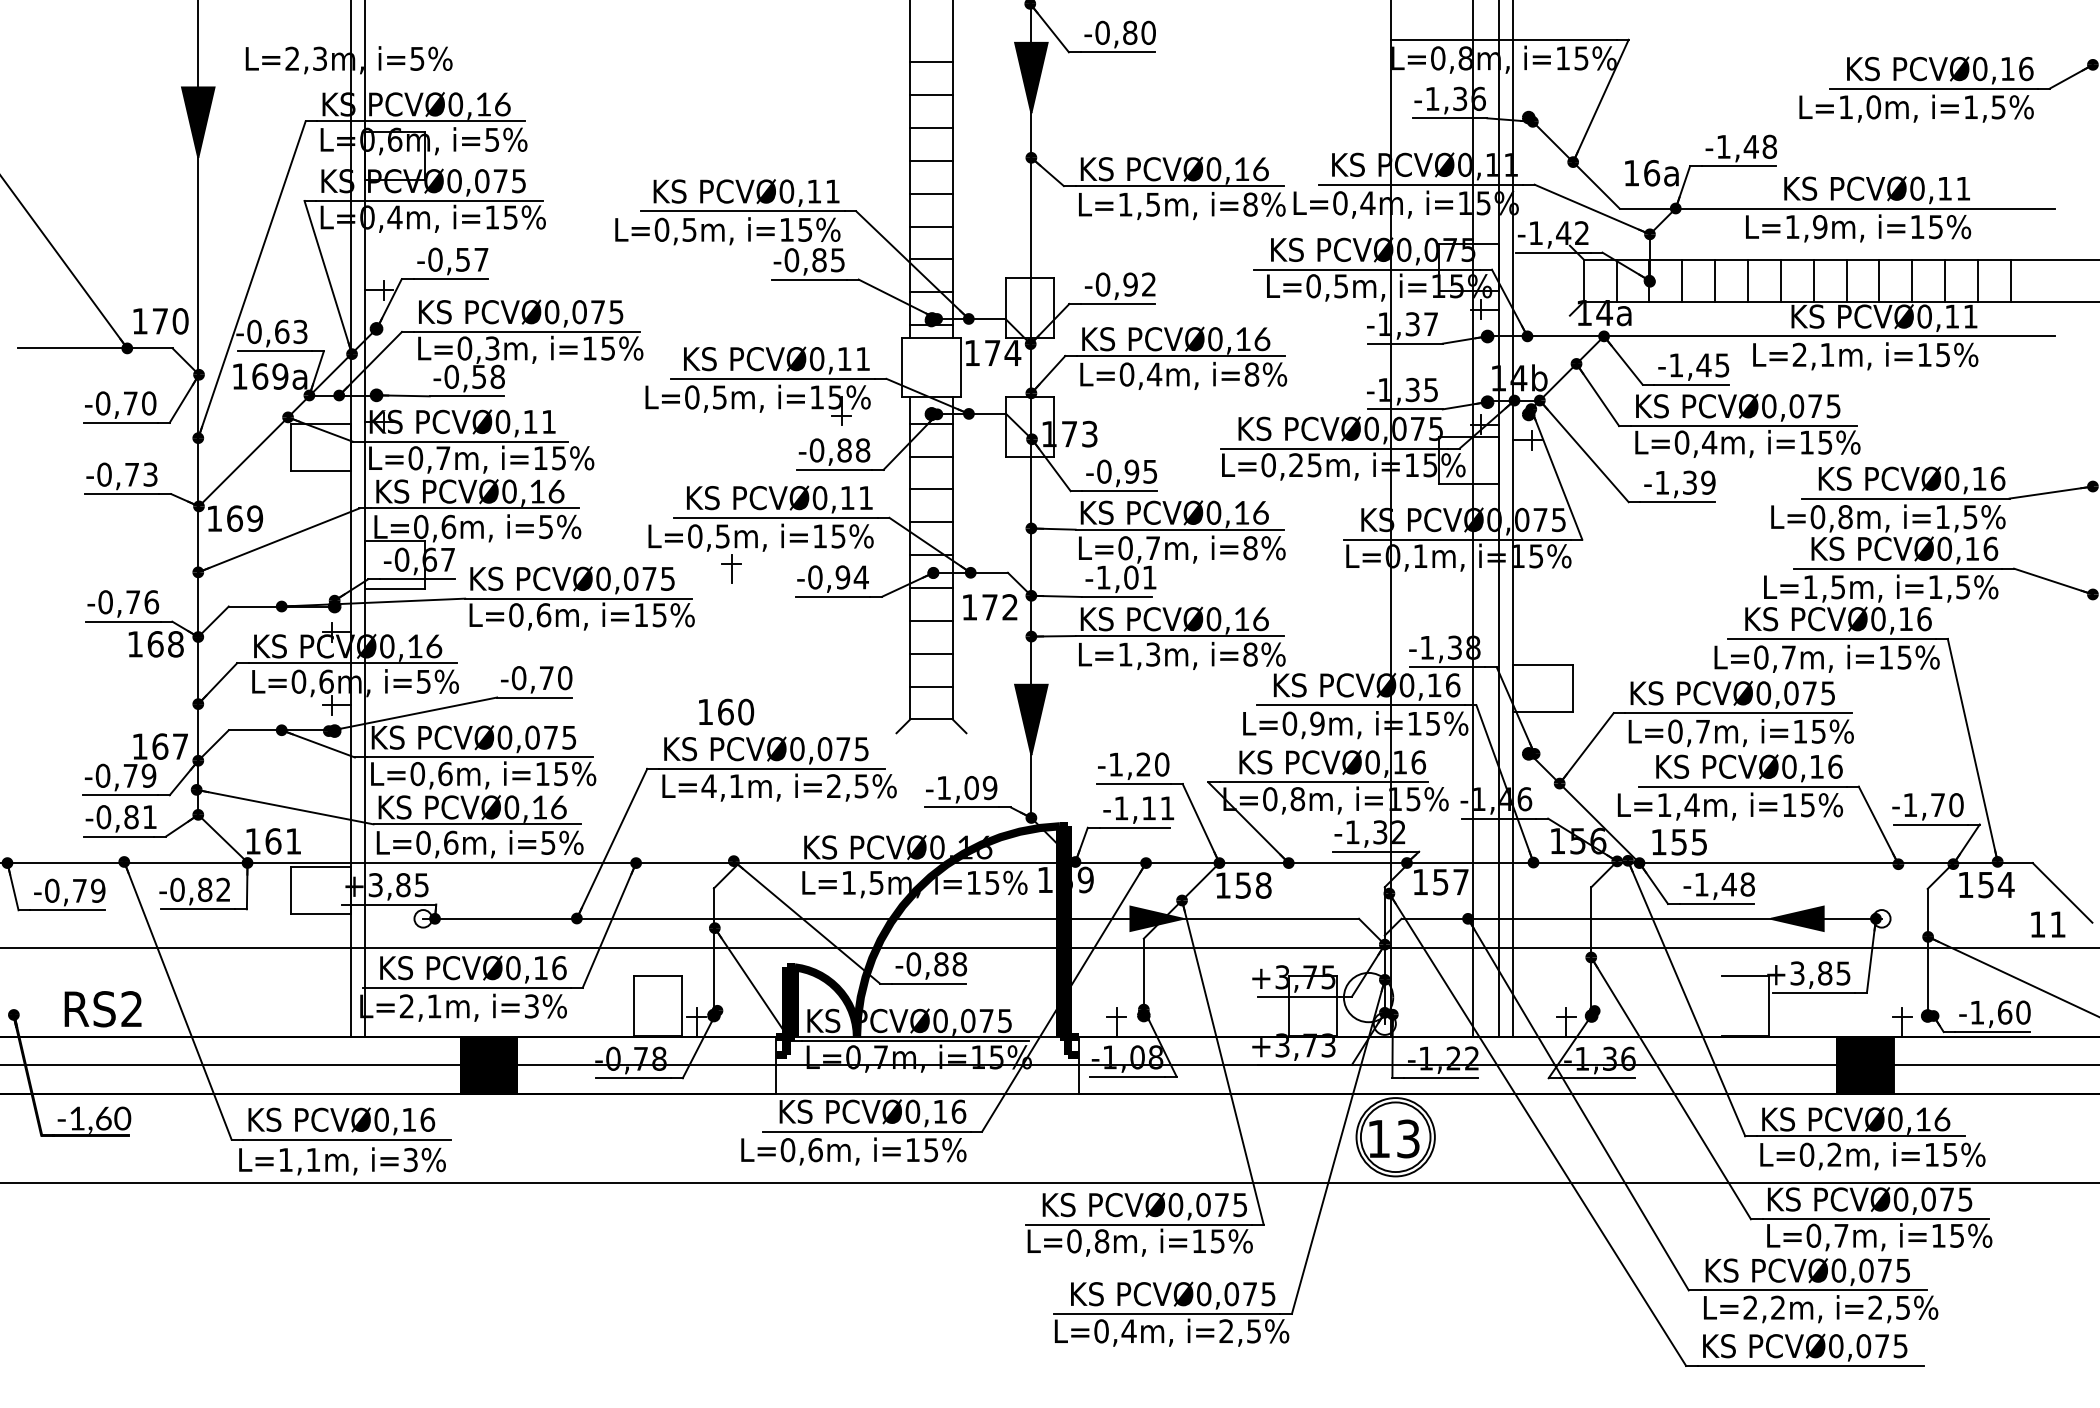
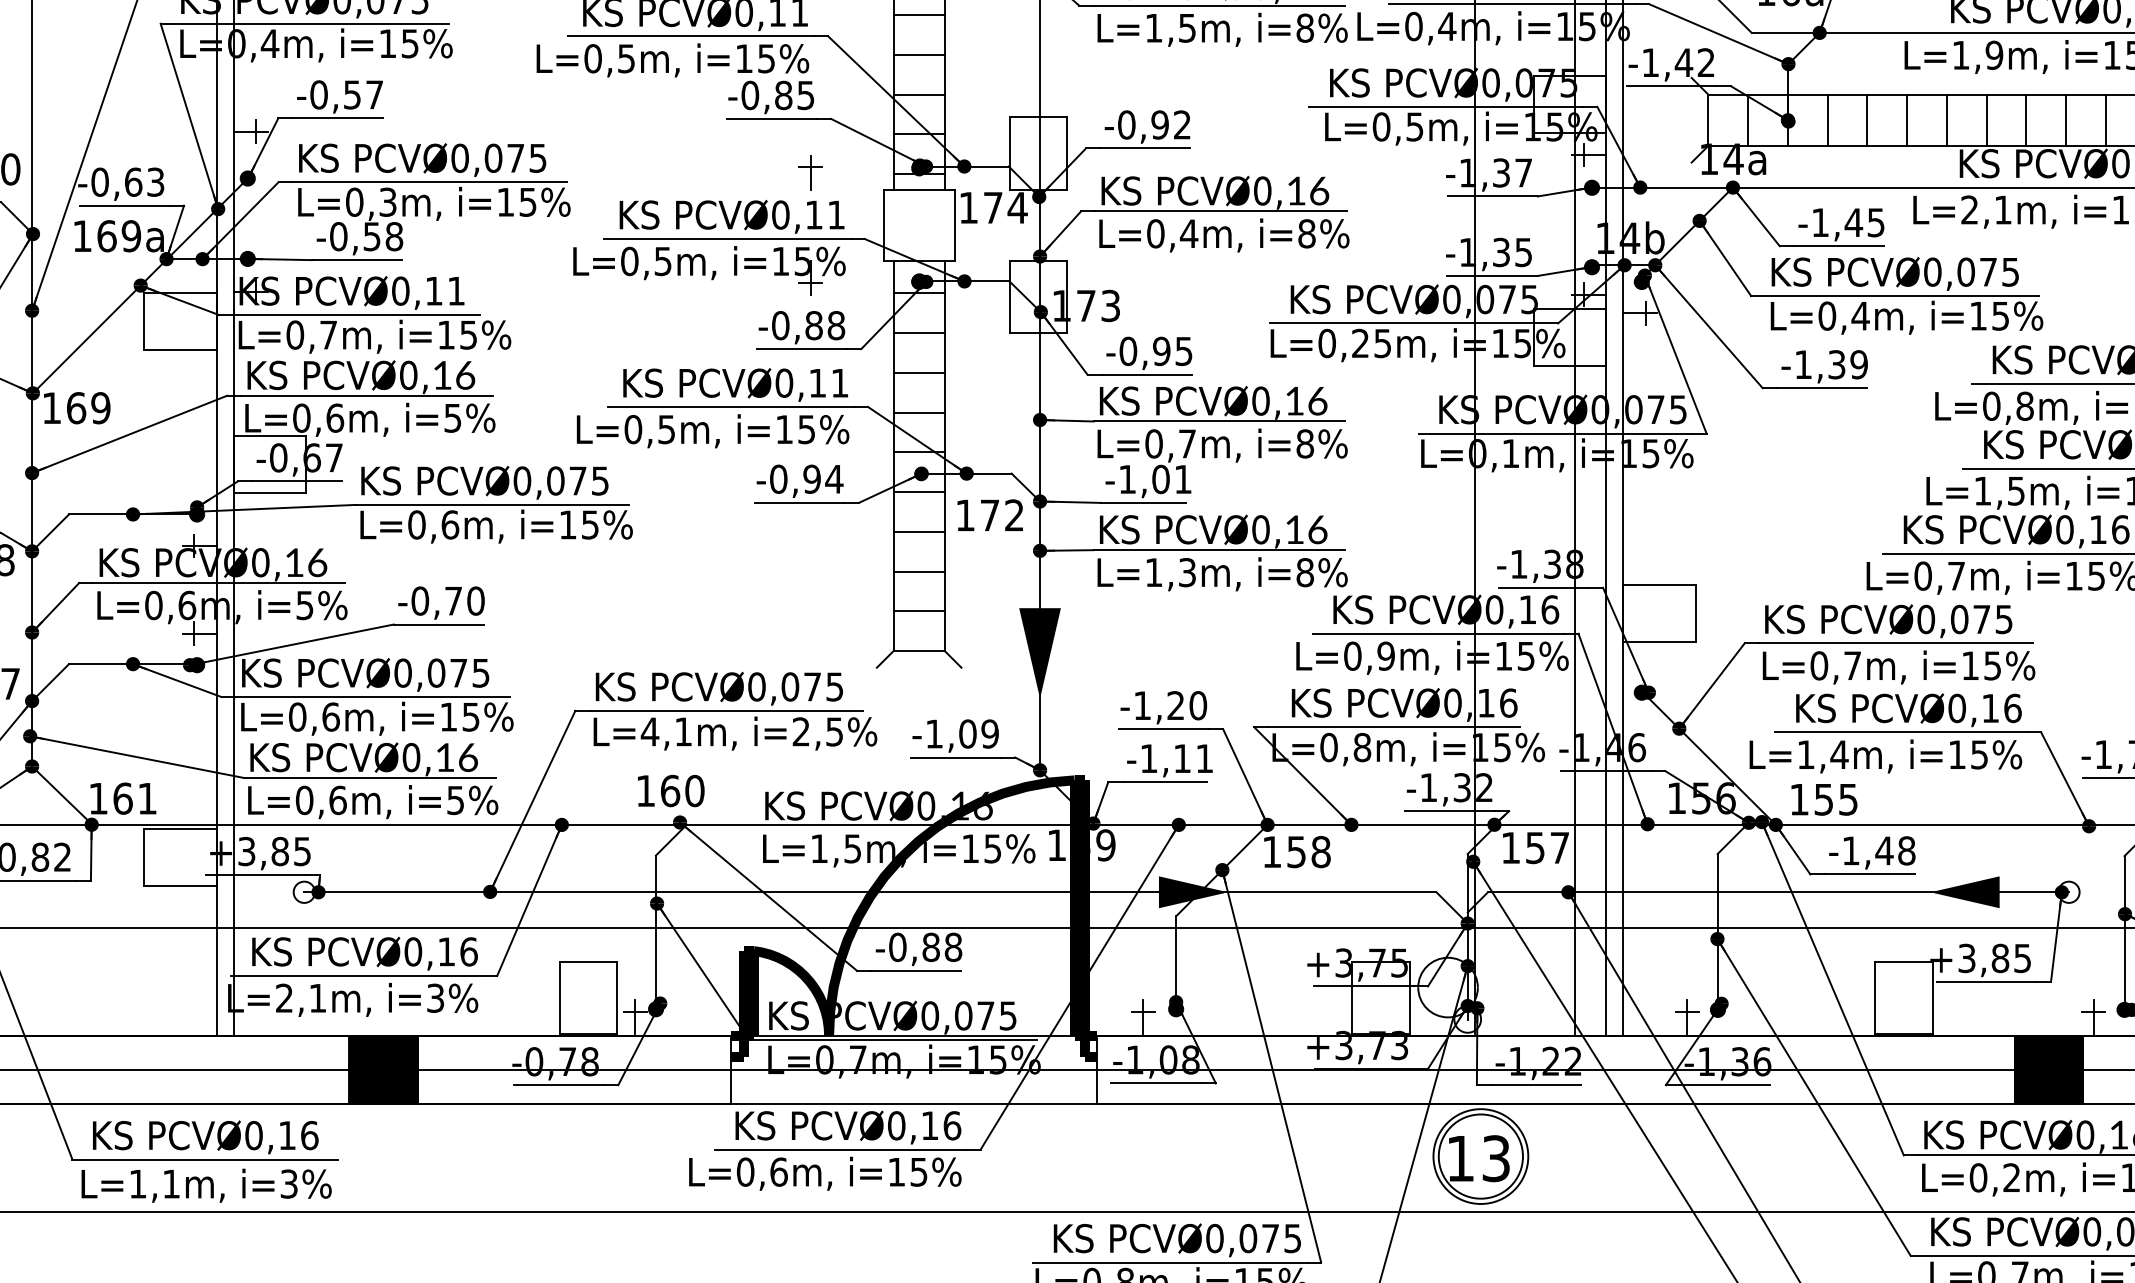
part: (731, 568) -> (810, 172), moved
text: (726, 711) -> (671, 790), moved
line: (1721, 1006) -> (1875, 998), added

